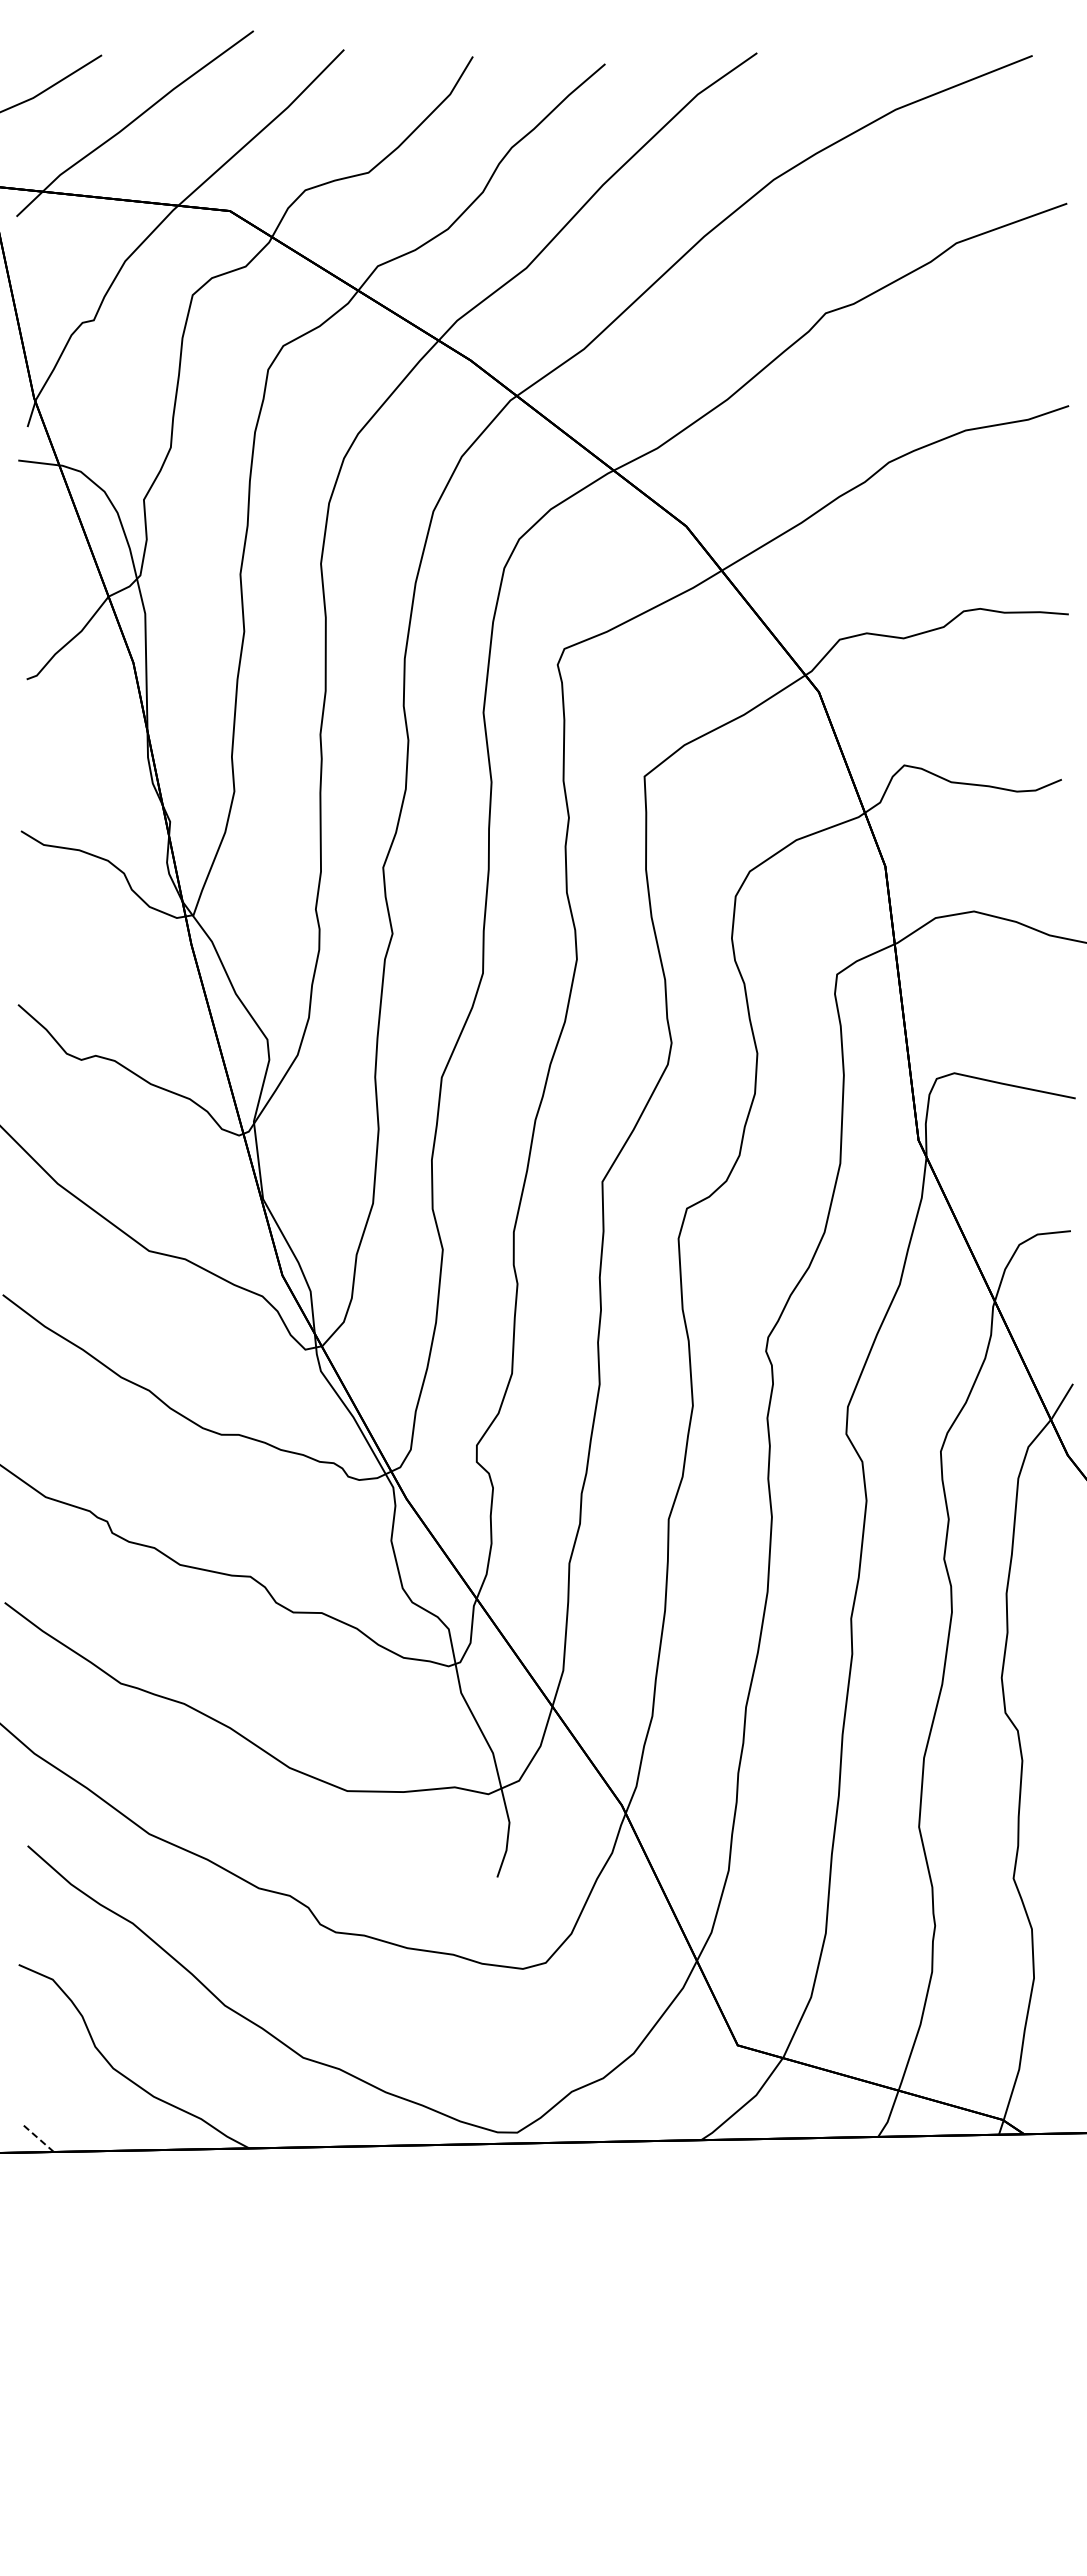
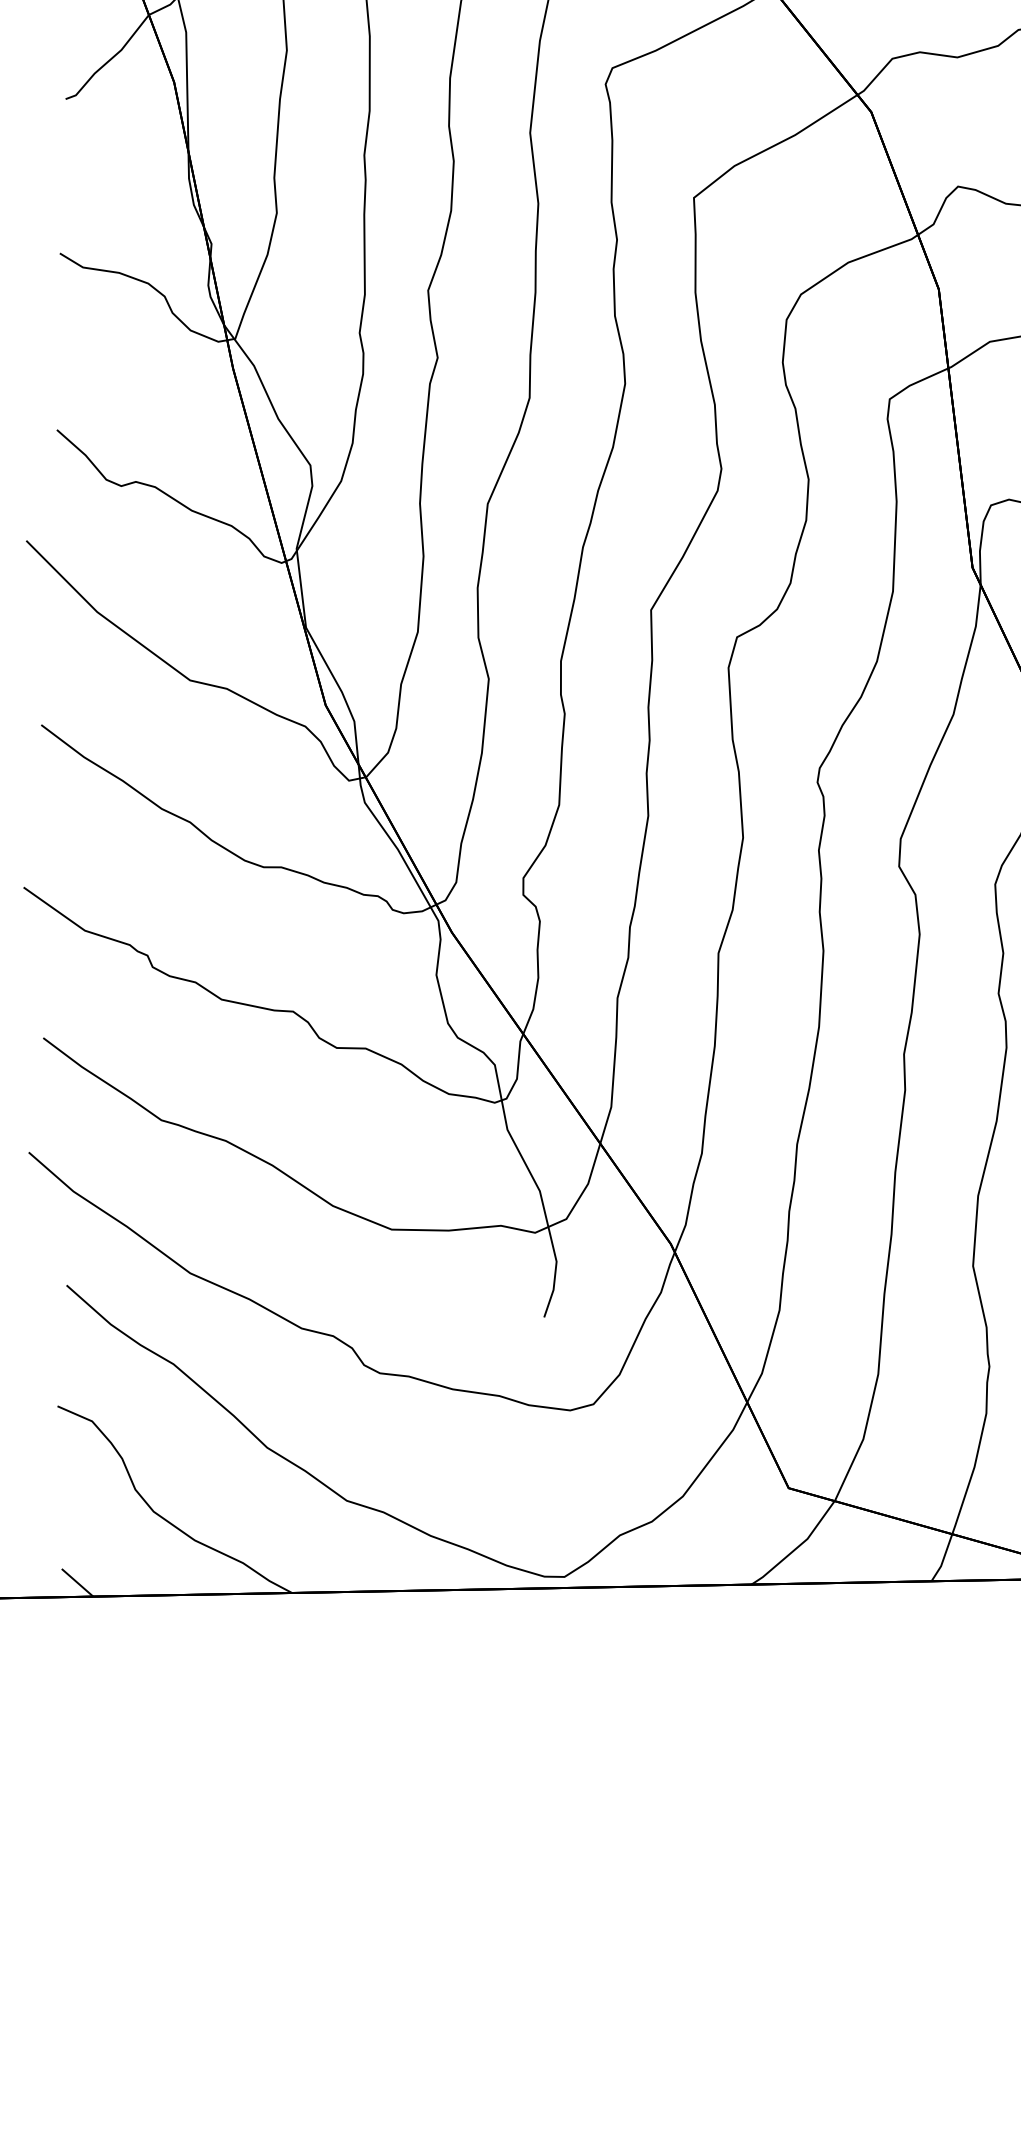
line: (38, 2138) -> (77, 1582), dashed -> solid

